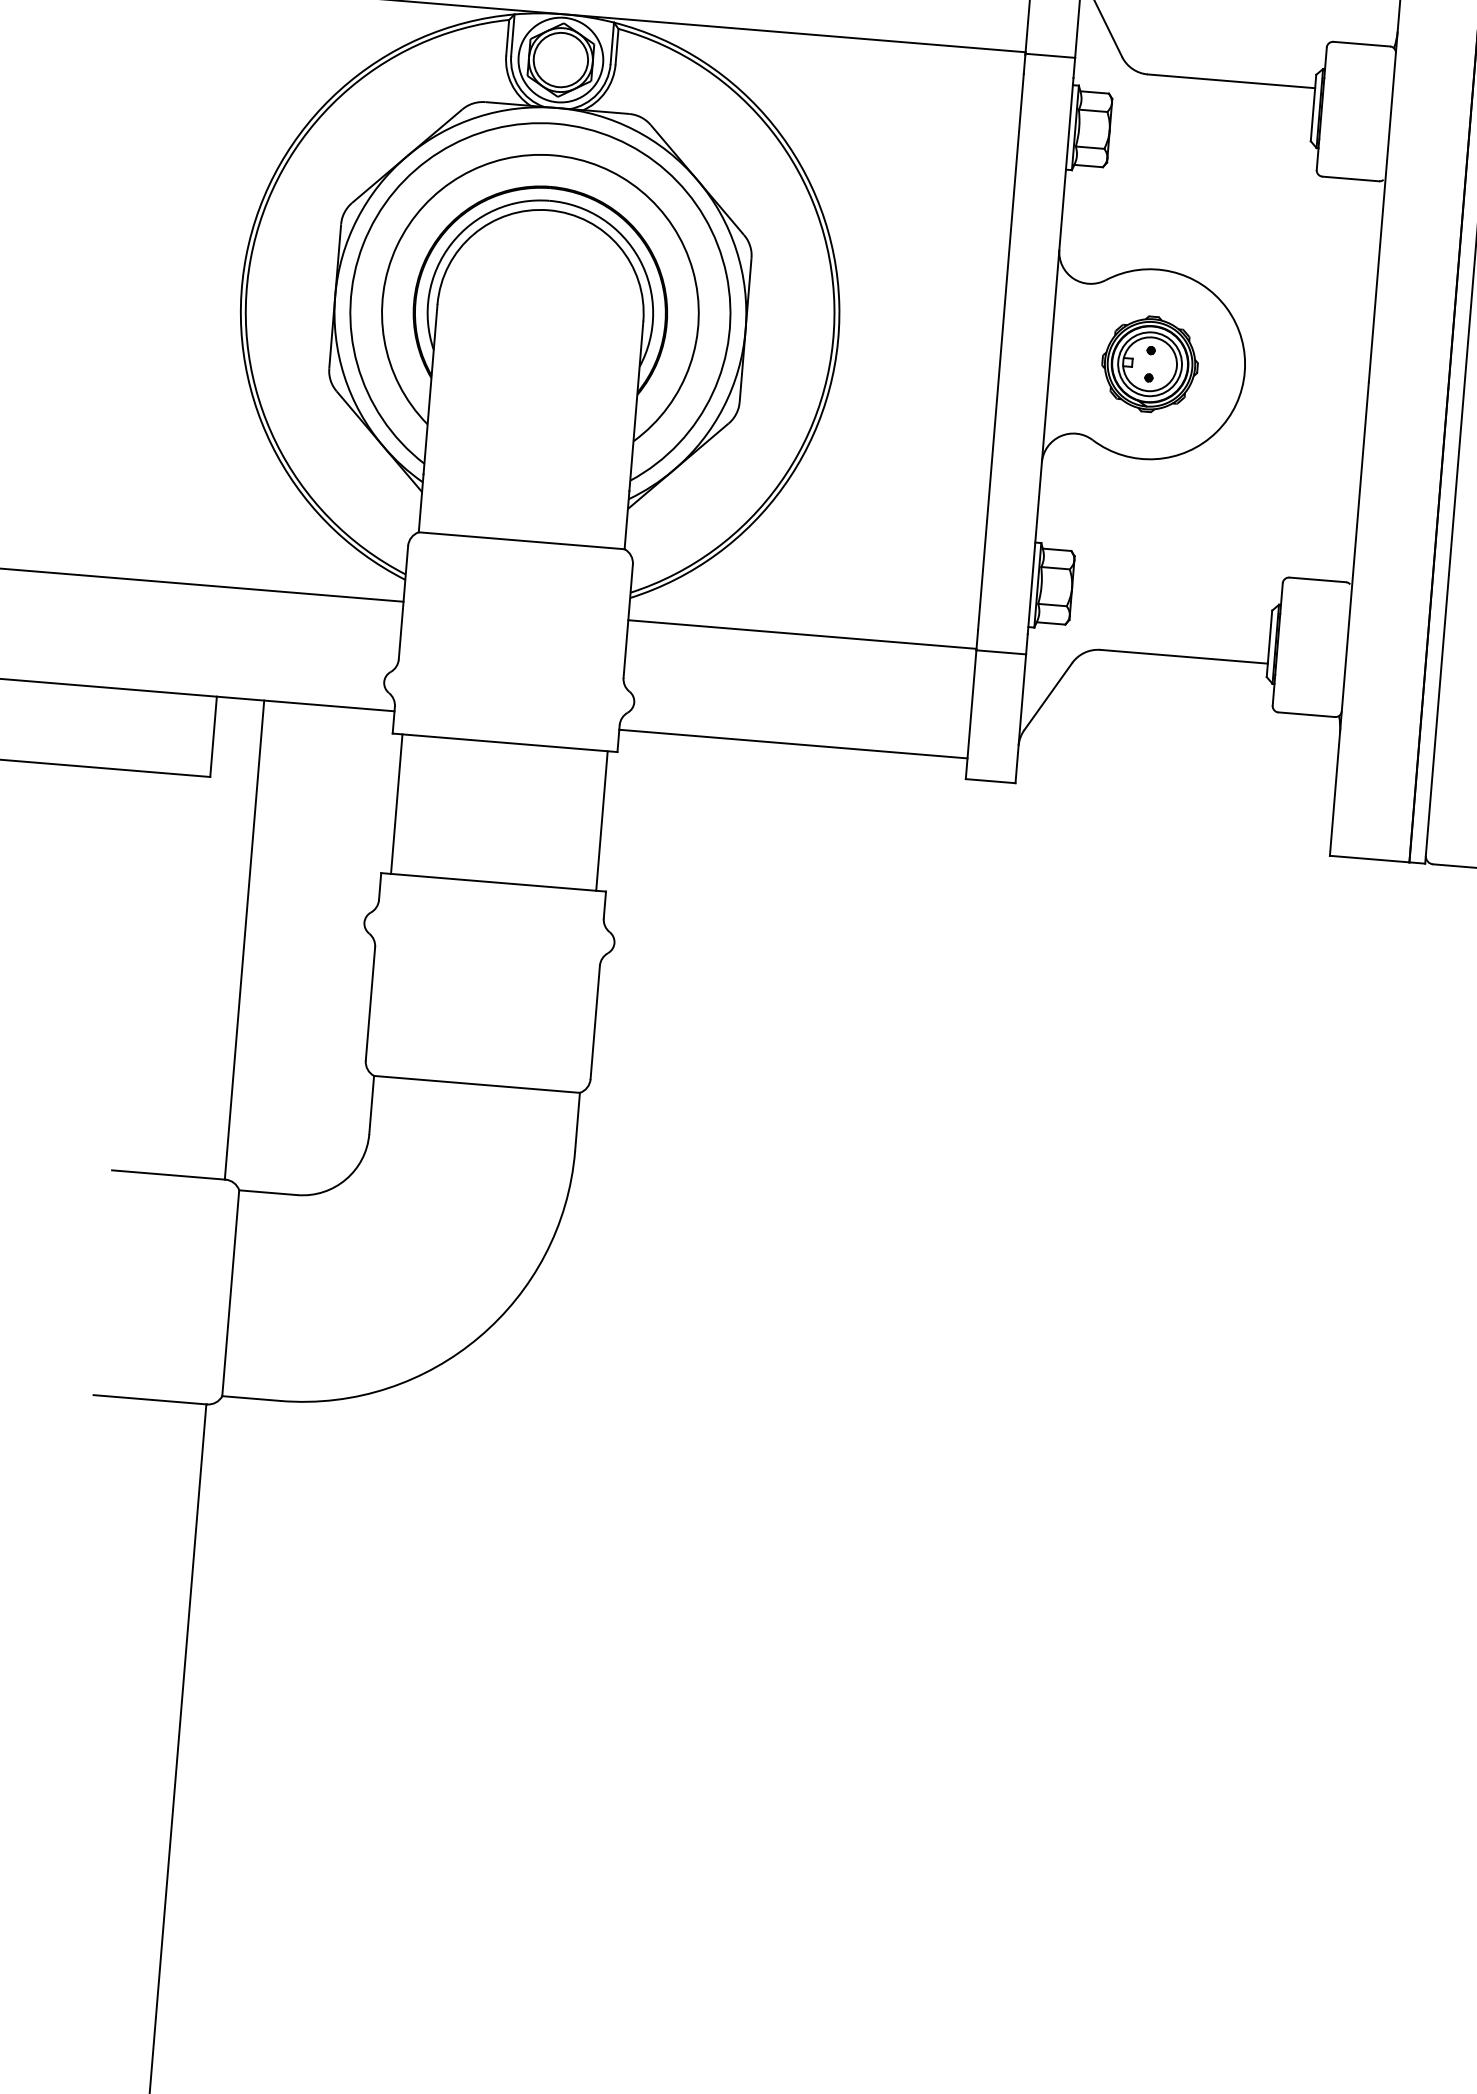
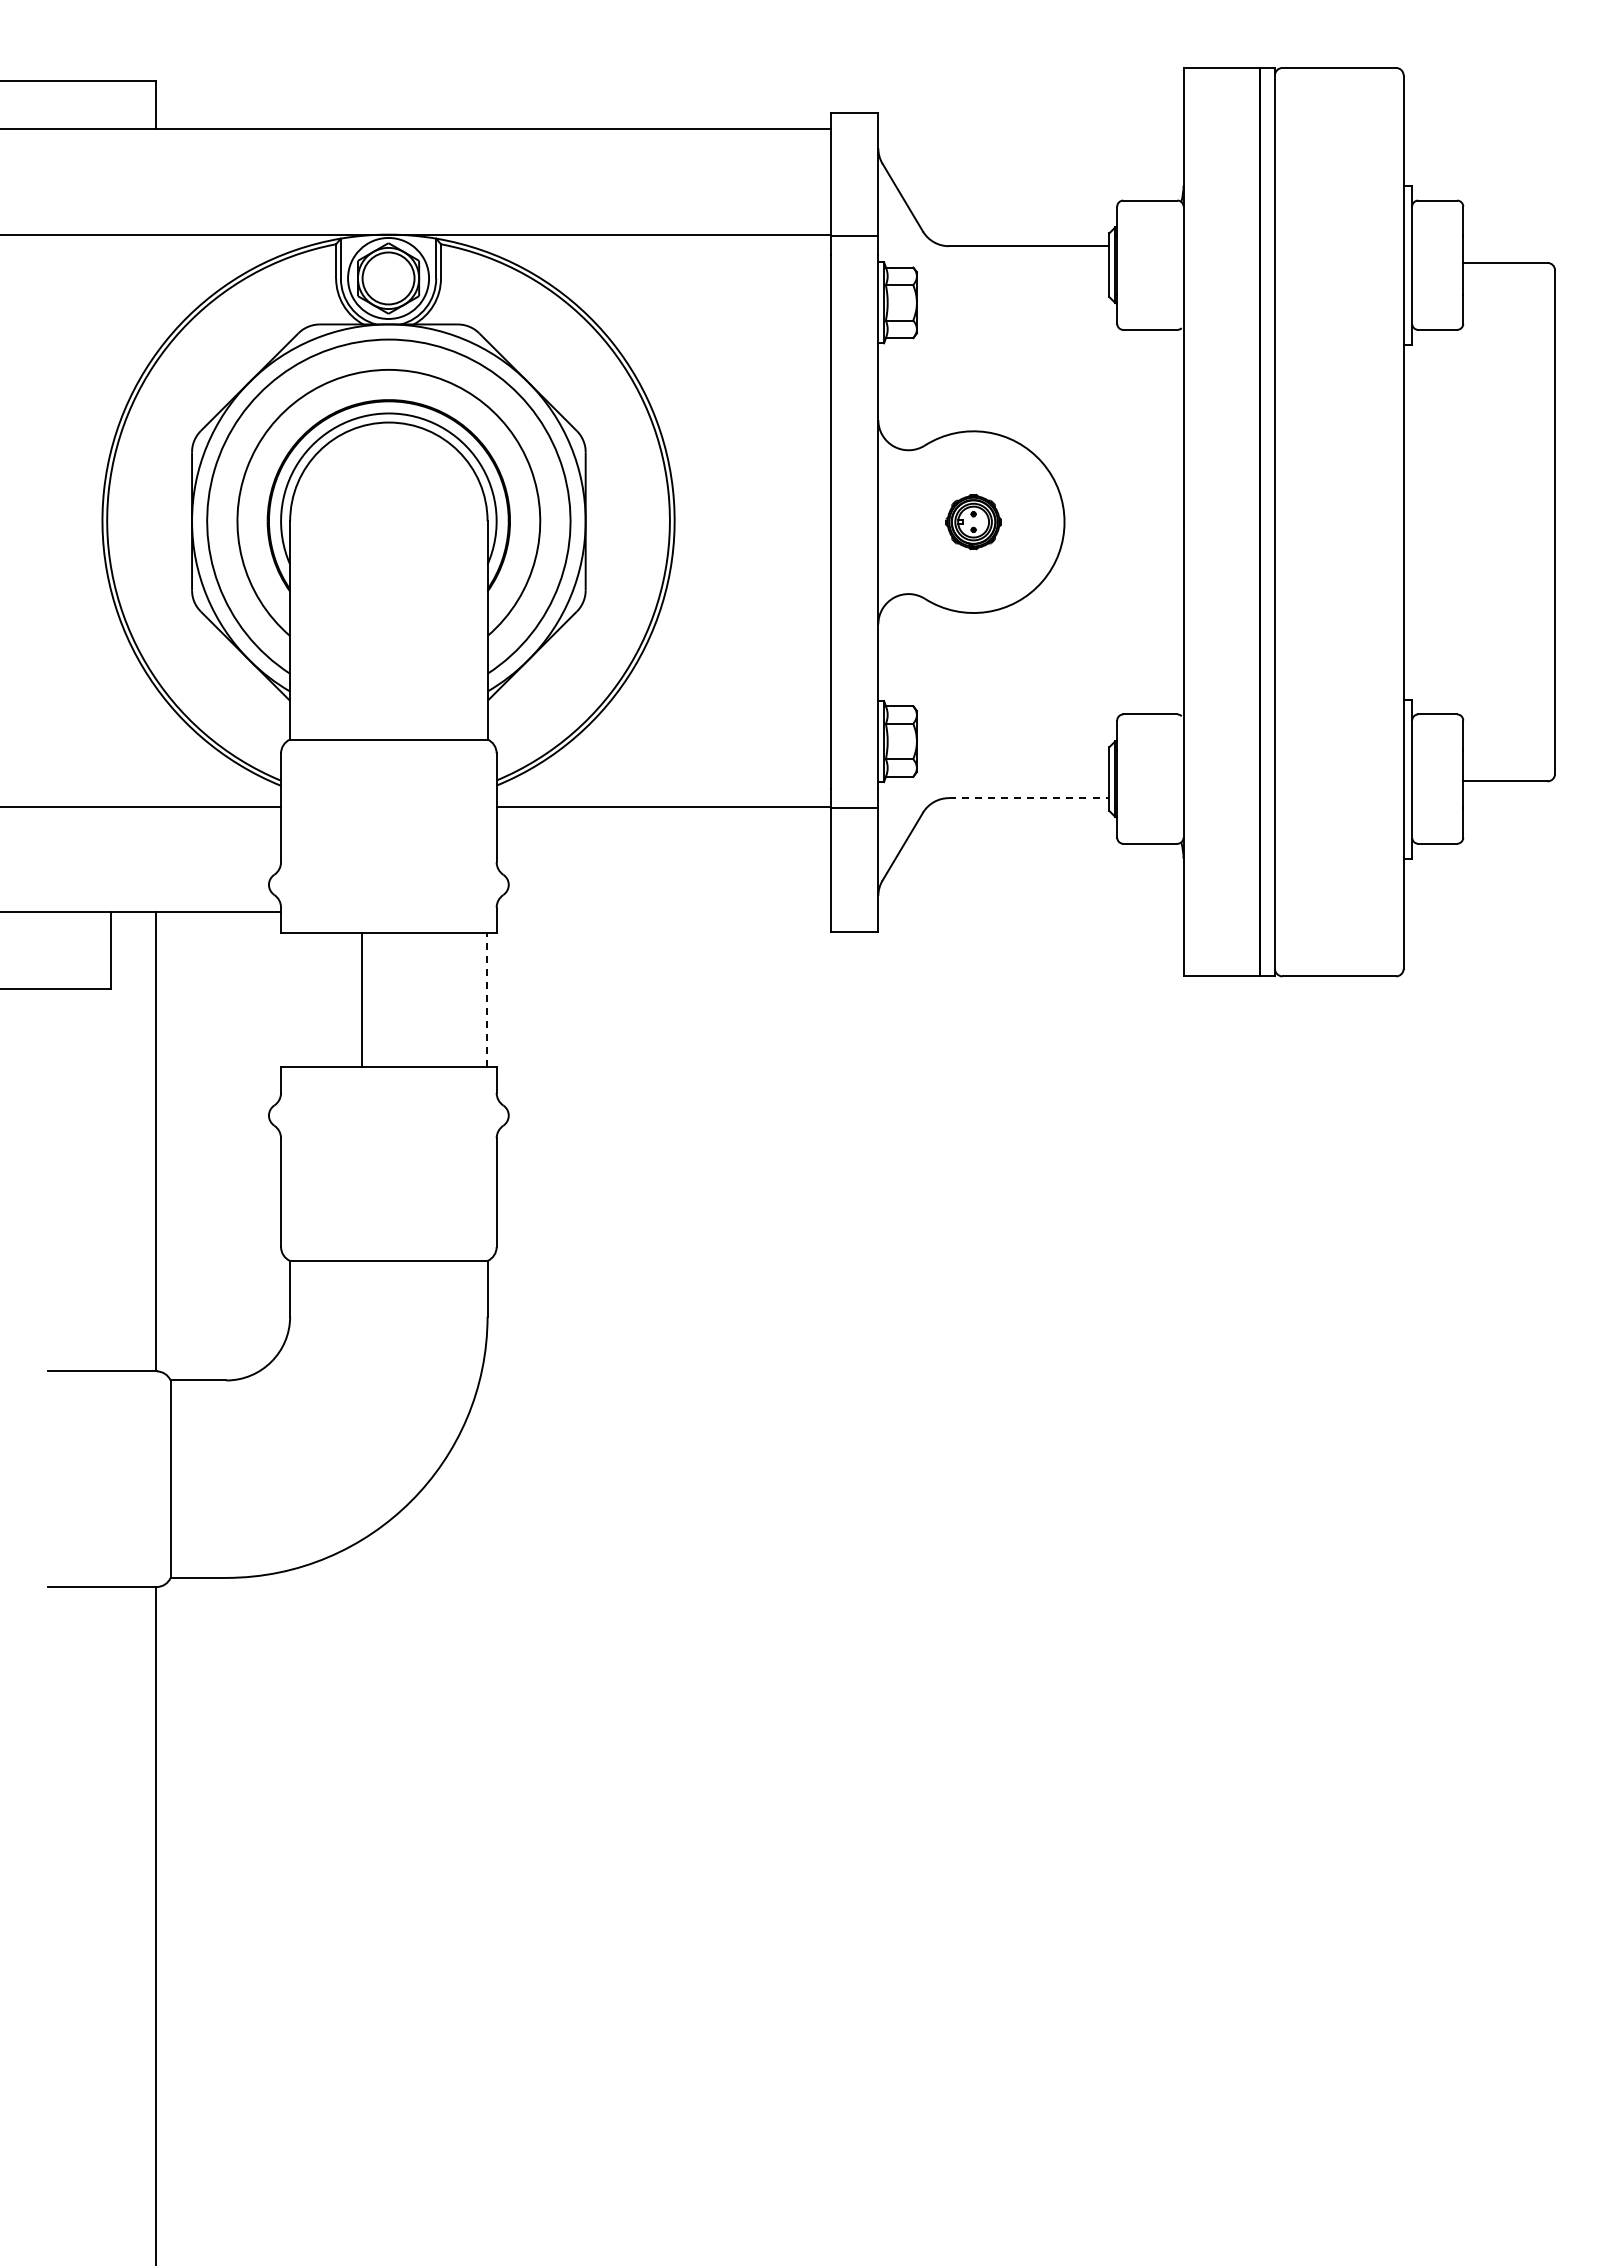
part: (1149, 363) -> (973, 521), size x0.6
line: (1184, 657) -> (1029, 798), solid -> dashed
line: (793, 743) -> (663, 911), removed
line: (396, 804) -> (362, 1000), moved
line: (602, 821) -> (487, 1000), solid -> dashed

